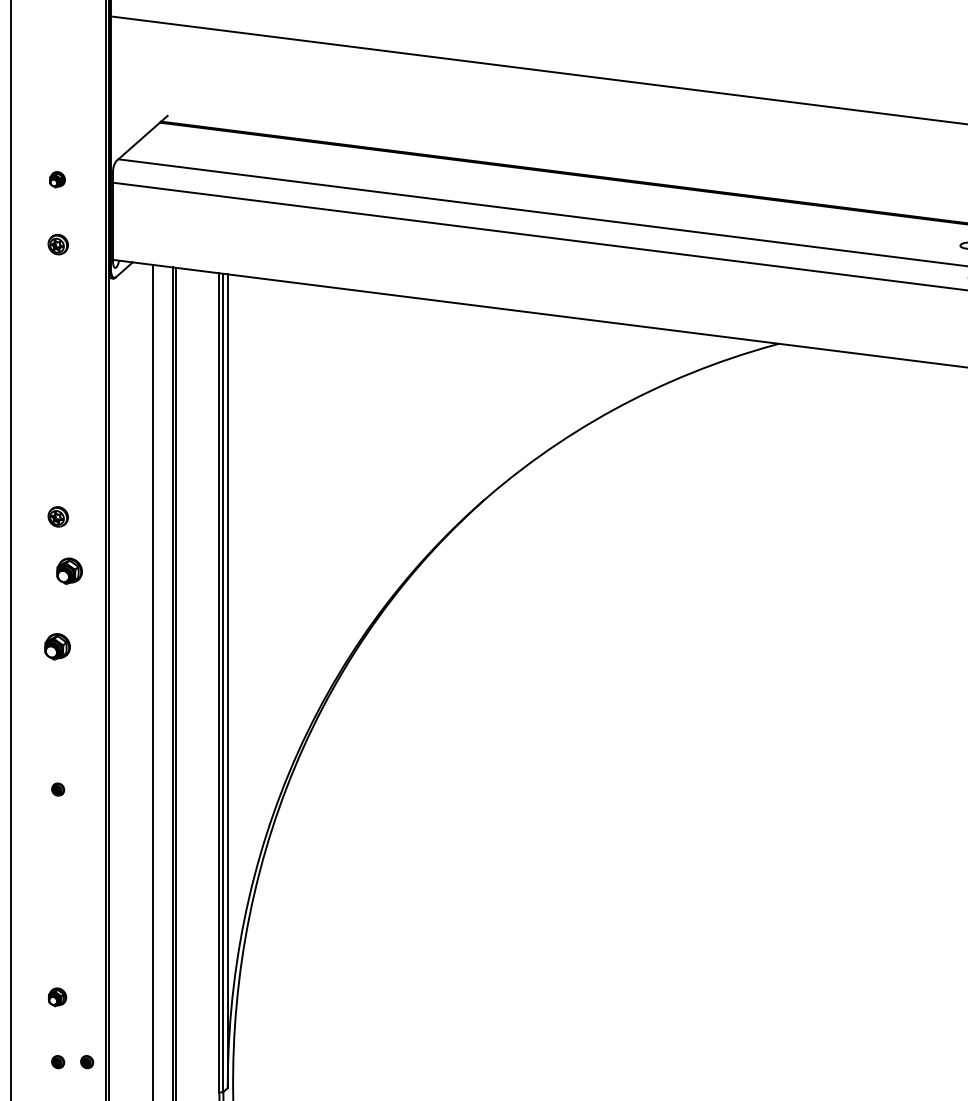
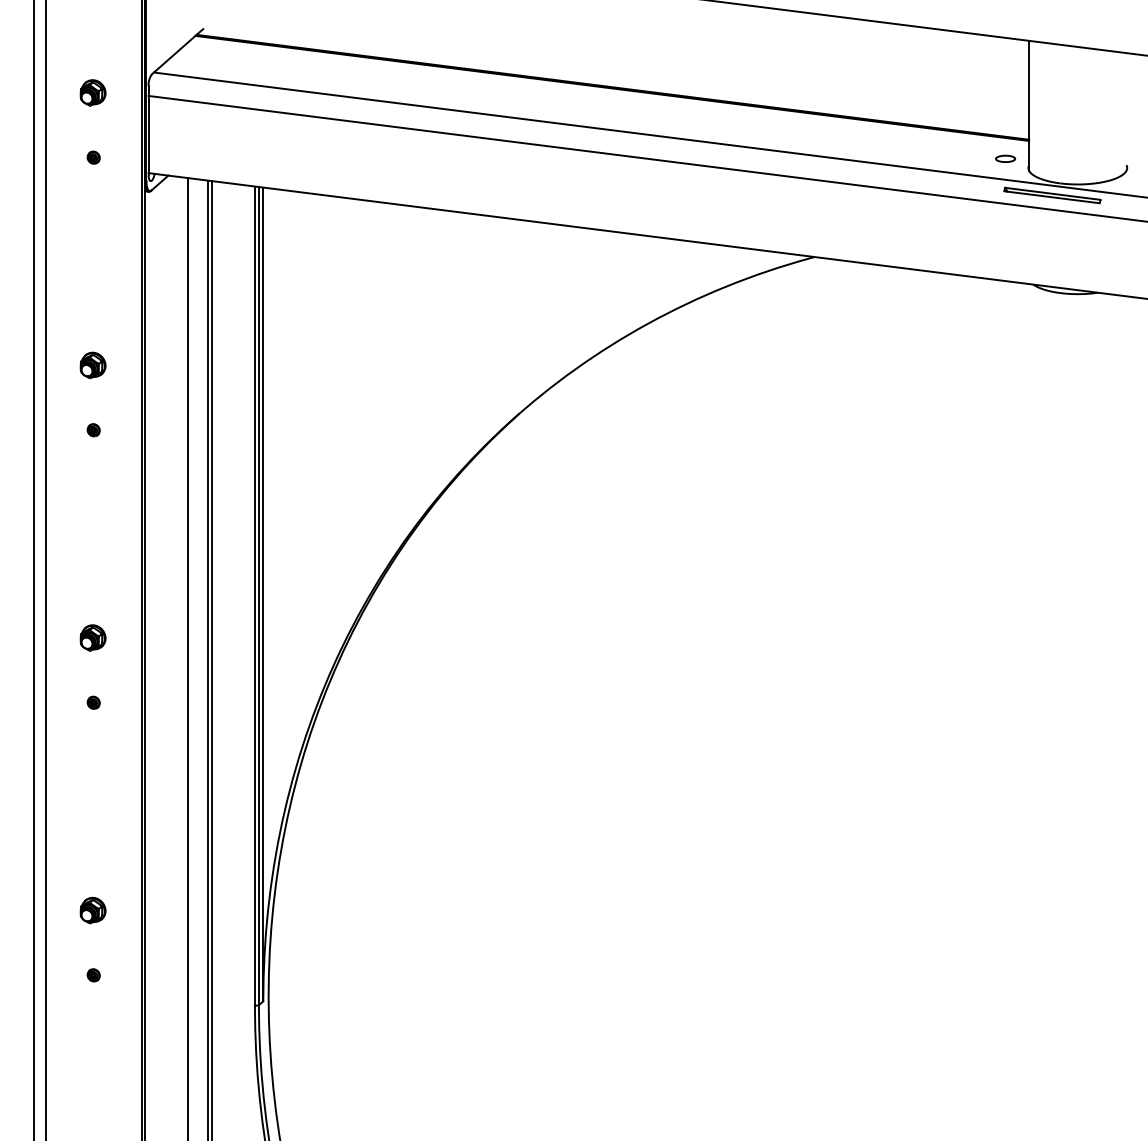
part: (56, 179) -> (92, 92), size x1.67
part: (57, 244) -> (93, 157), size x0.62
part: (57, 517) -> (93, 430), size x0.62
part: (68, 571) -> (92, 365), moved
part: (56, 646) -> (92, 637), moved
part: (56, 997) -> (92, 910), size x1.43
part: (86, 1062) -> (122, 975), removed

